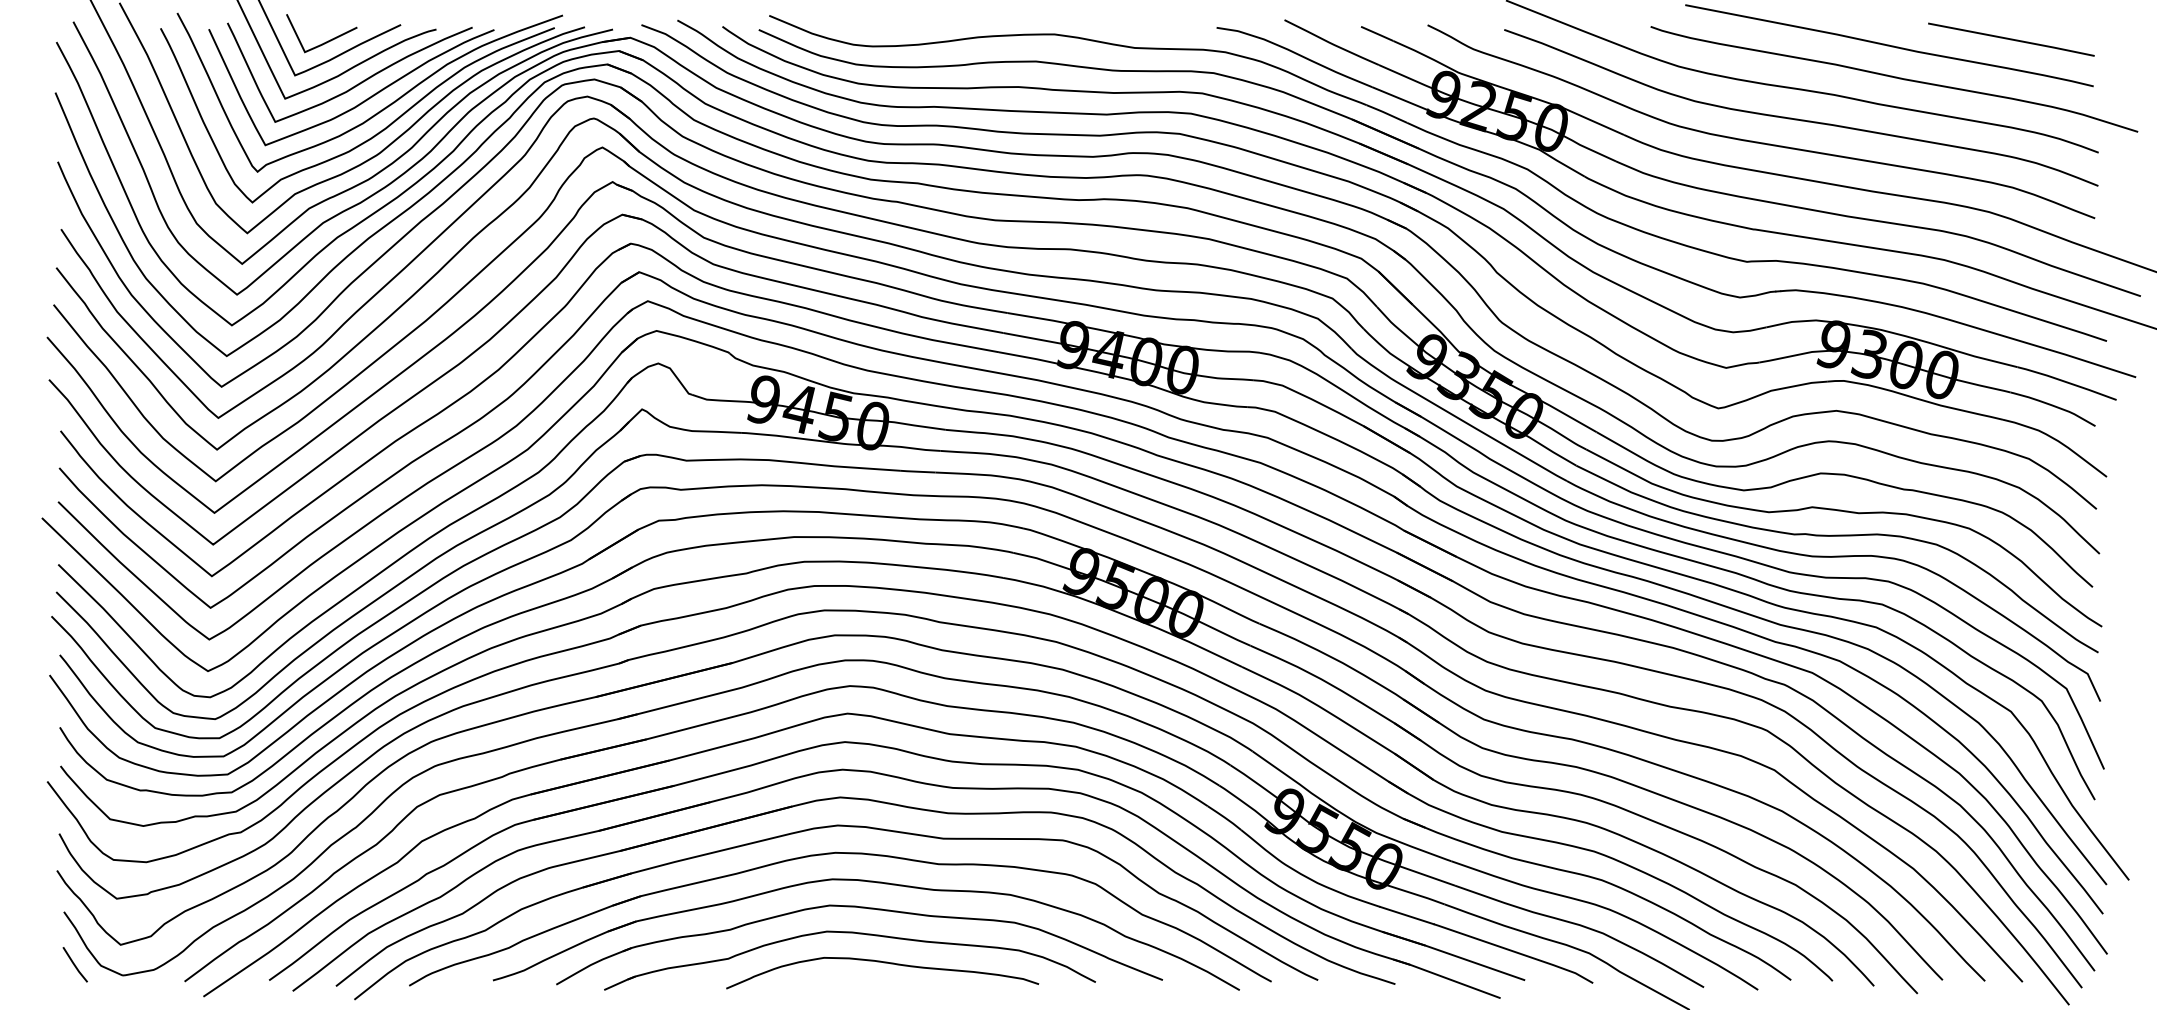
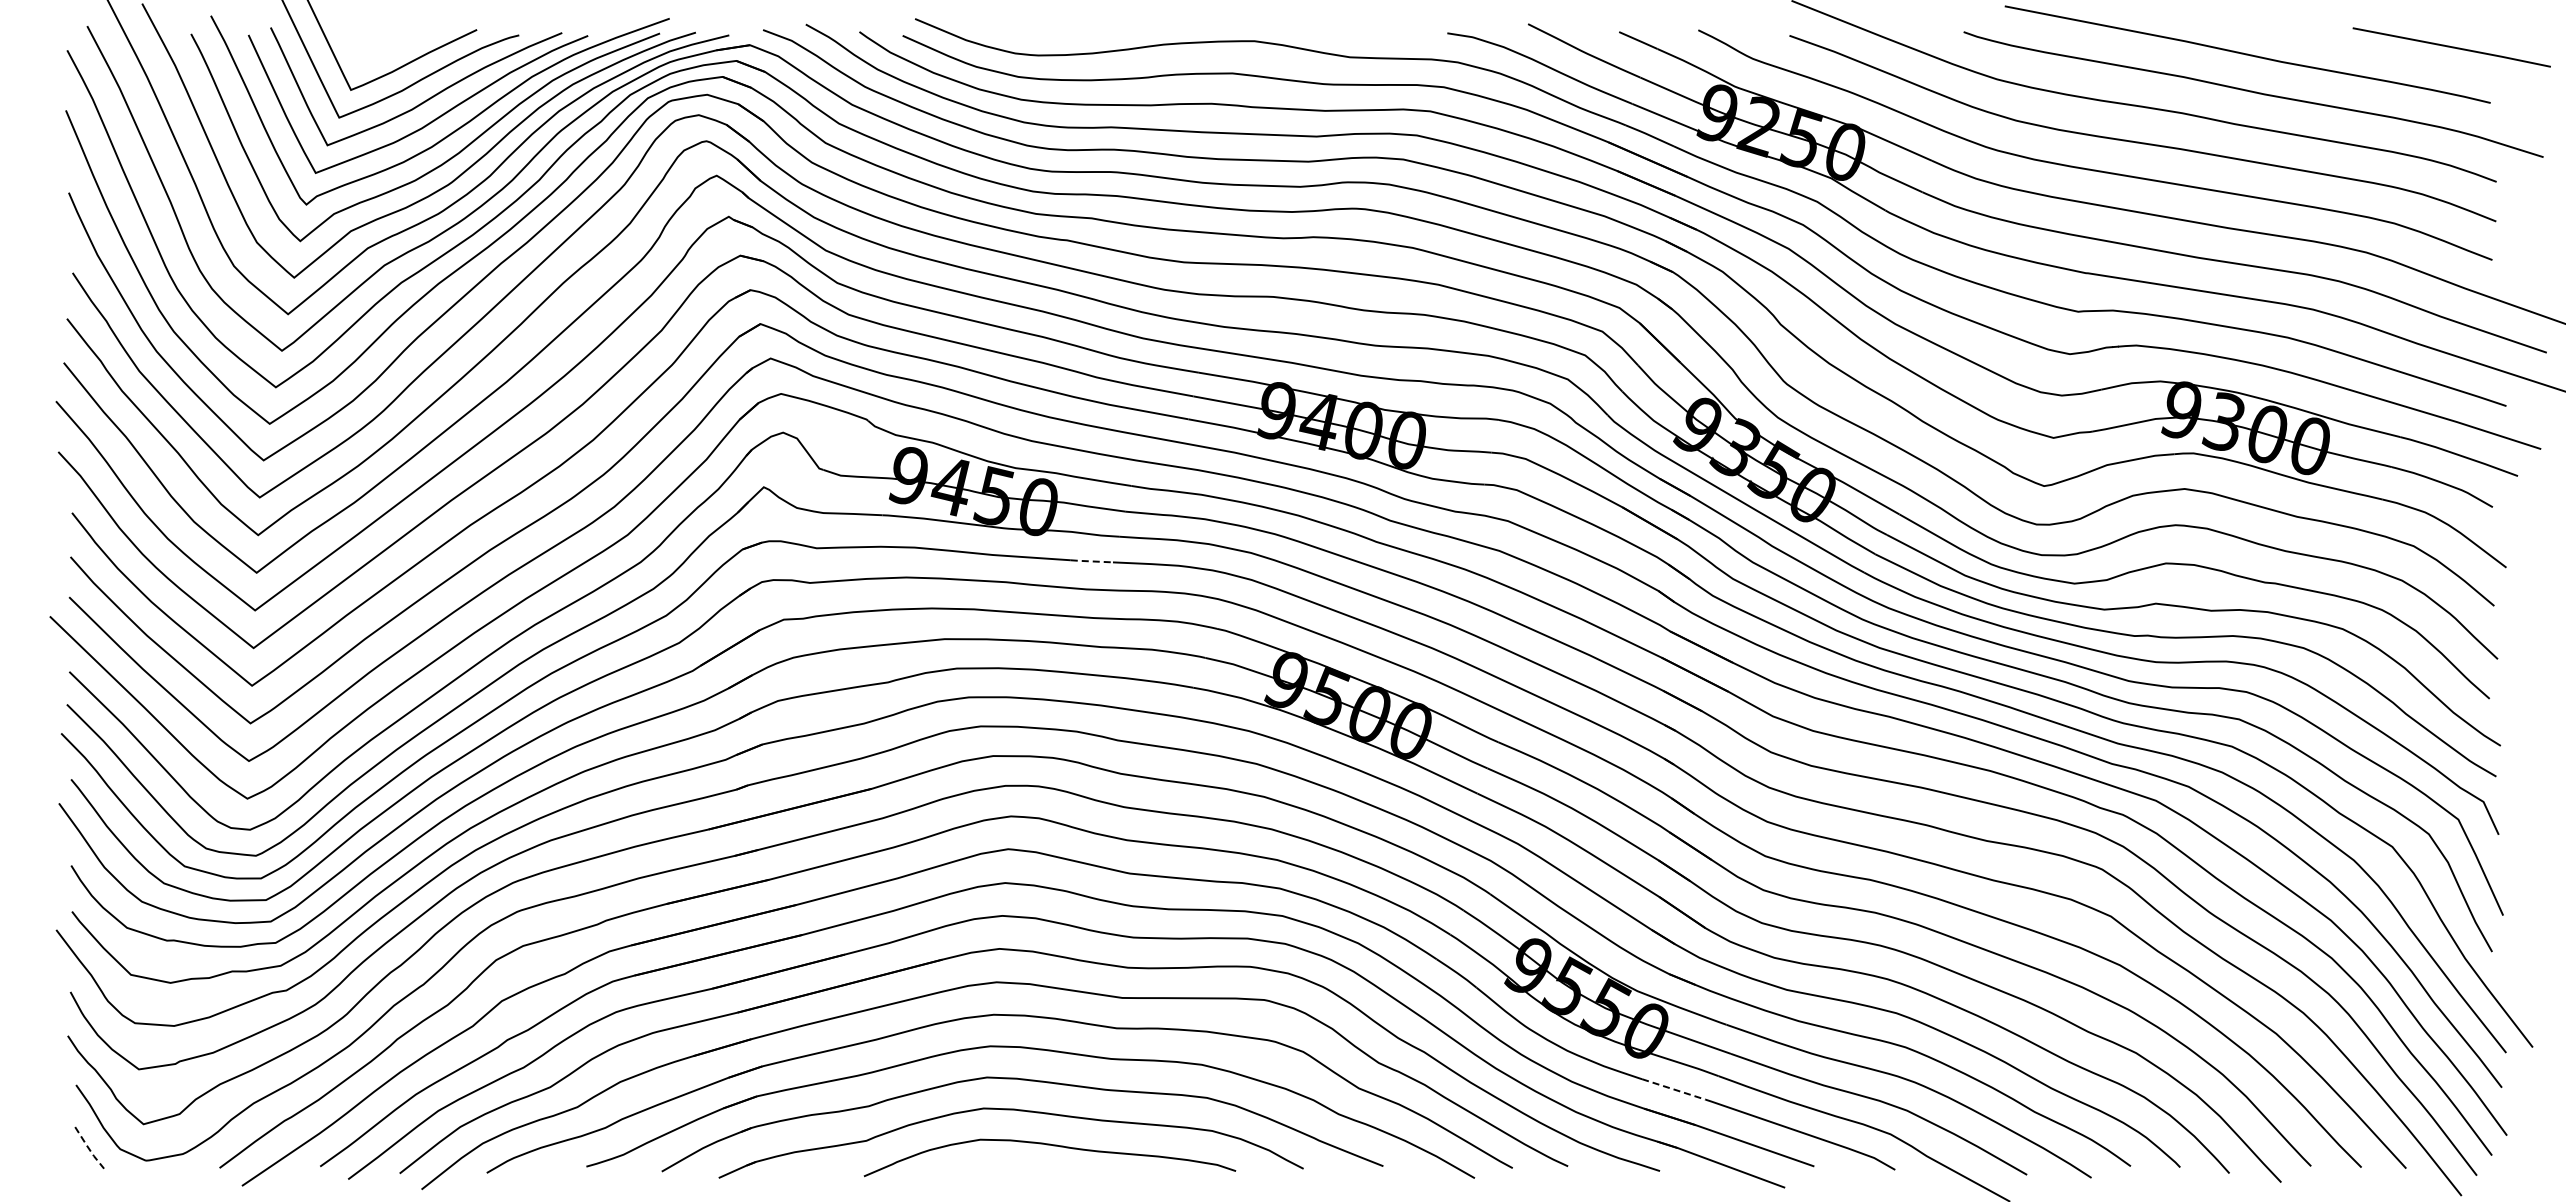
line: (2011, 39) -> (2451, 47), moved
line: (324, 42) -> (386, 50), removed
line: (917, 471) -> (1091, 561), solid -> dashed
line: (1407, 915) -> (1674, 1089), solid -> dashed
line: (75, 965) -> (89, 1148), solid -> dashed

